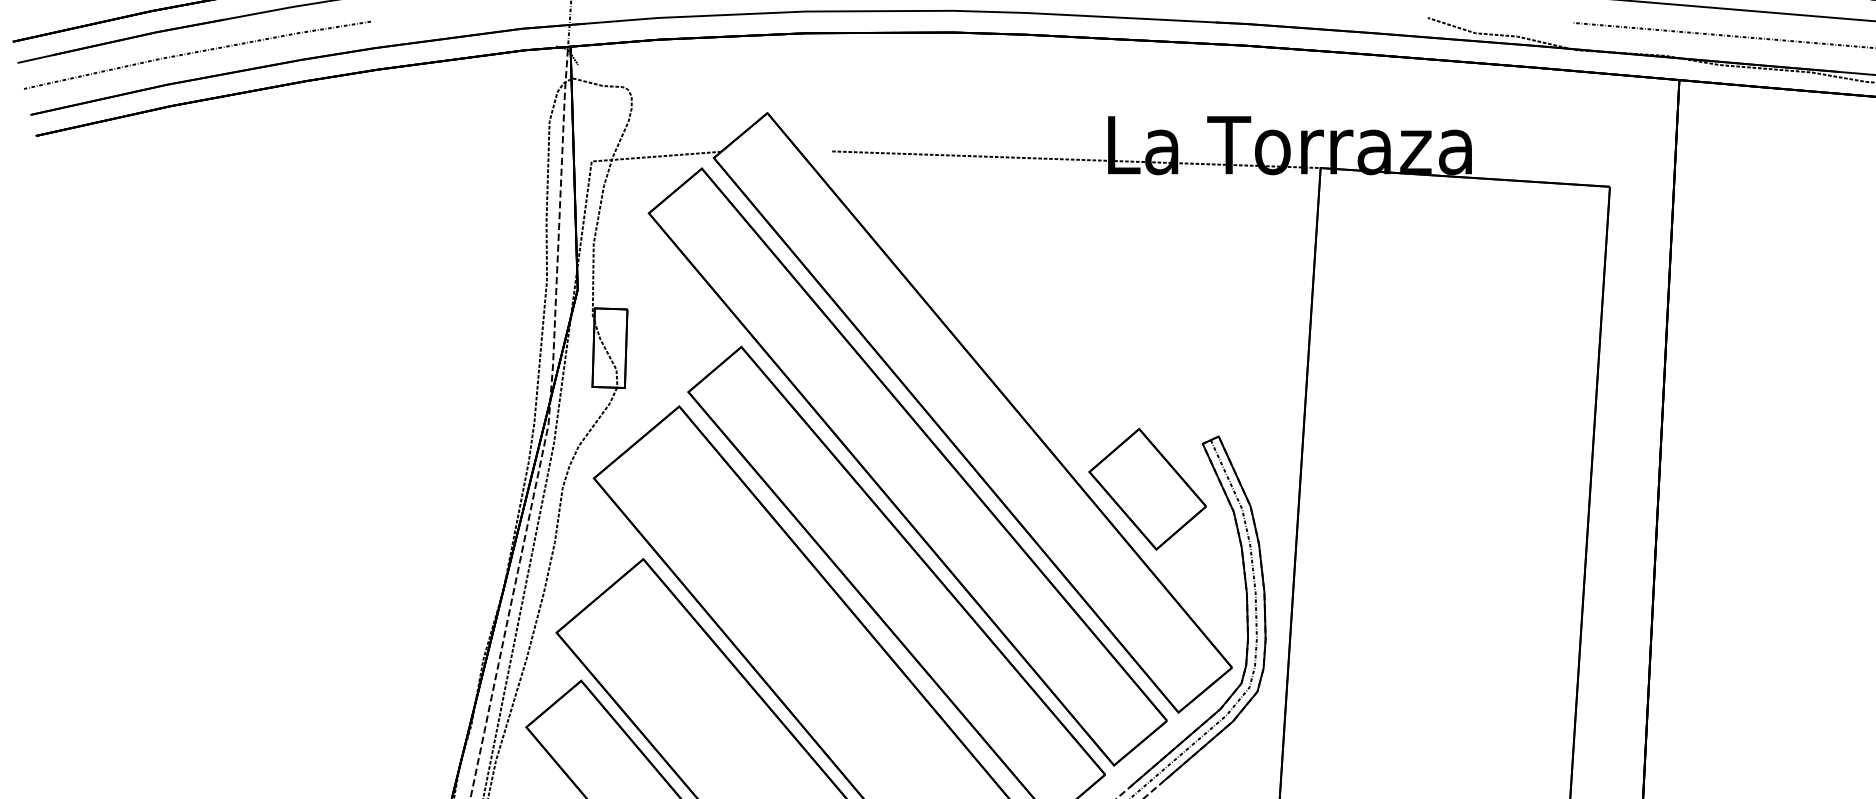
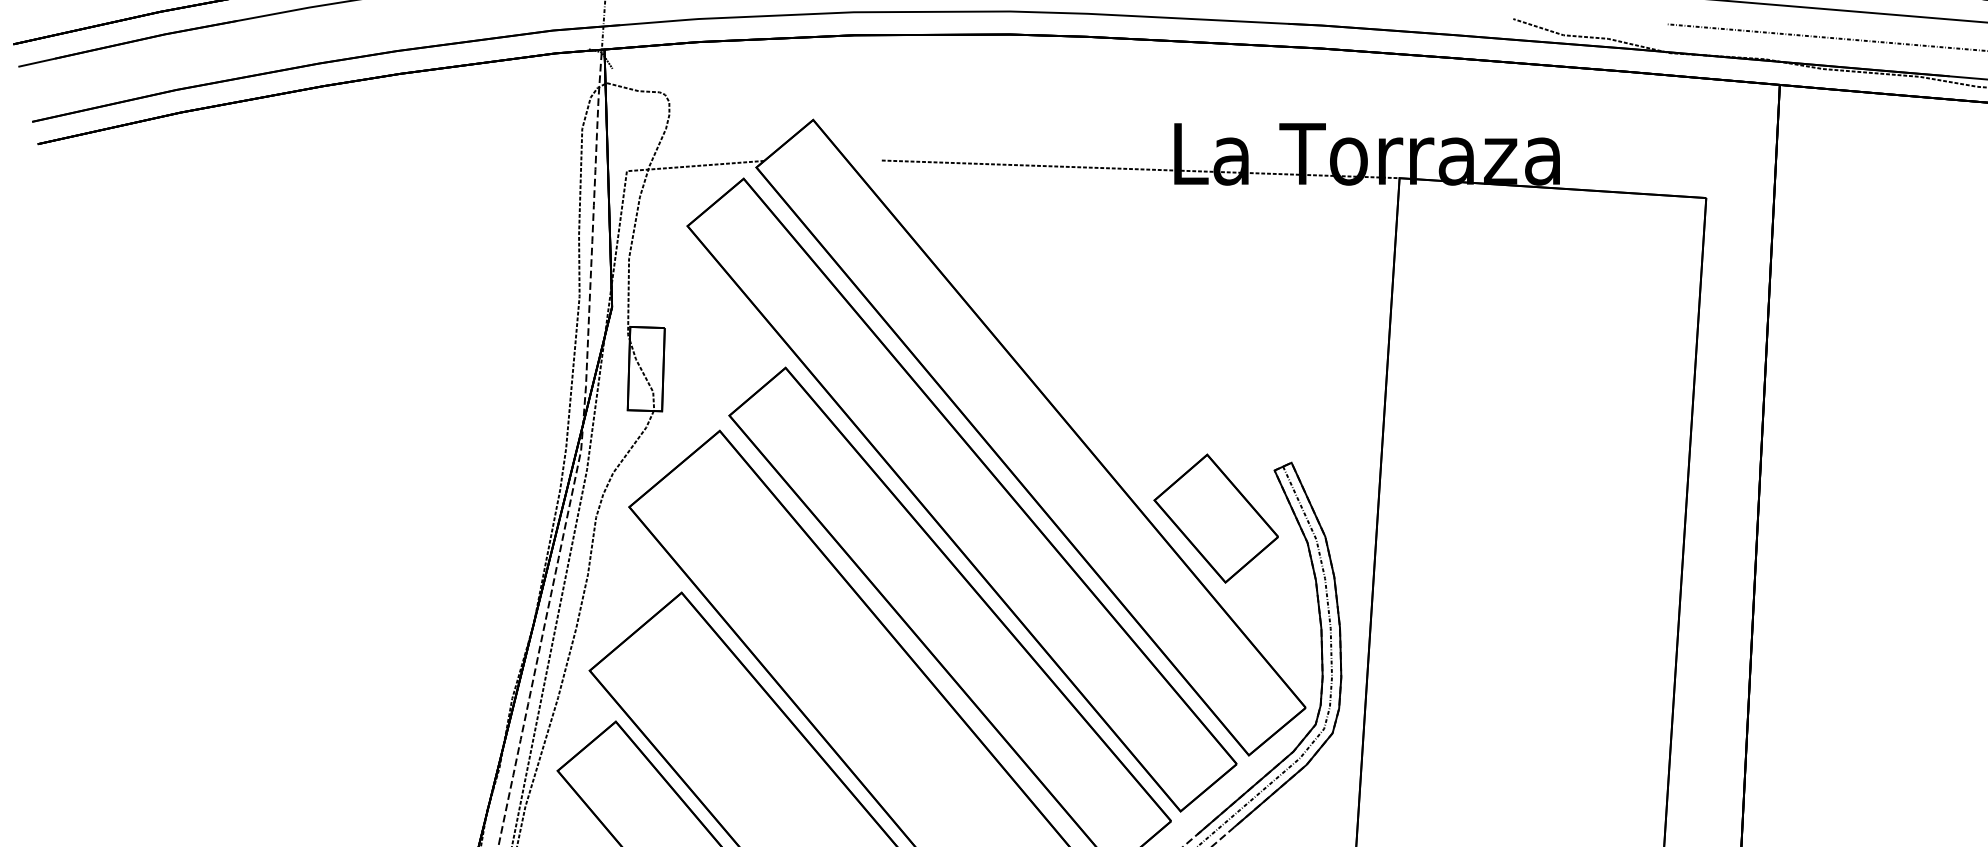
curve: (196, 53) -> (208, 56), removed

